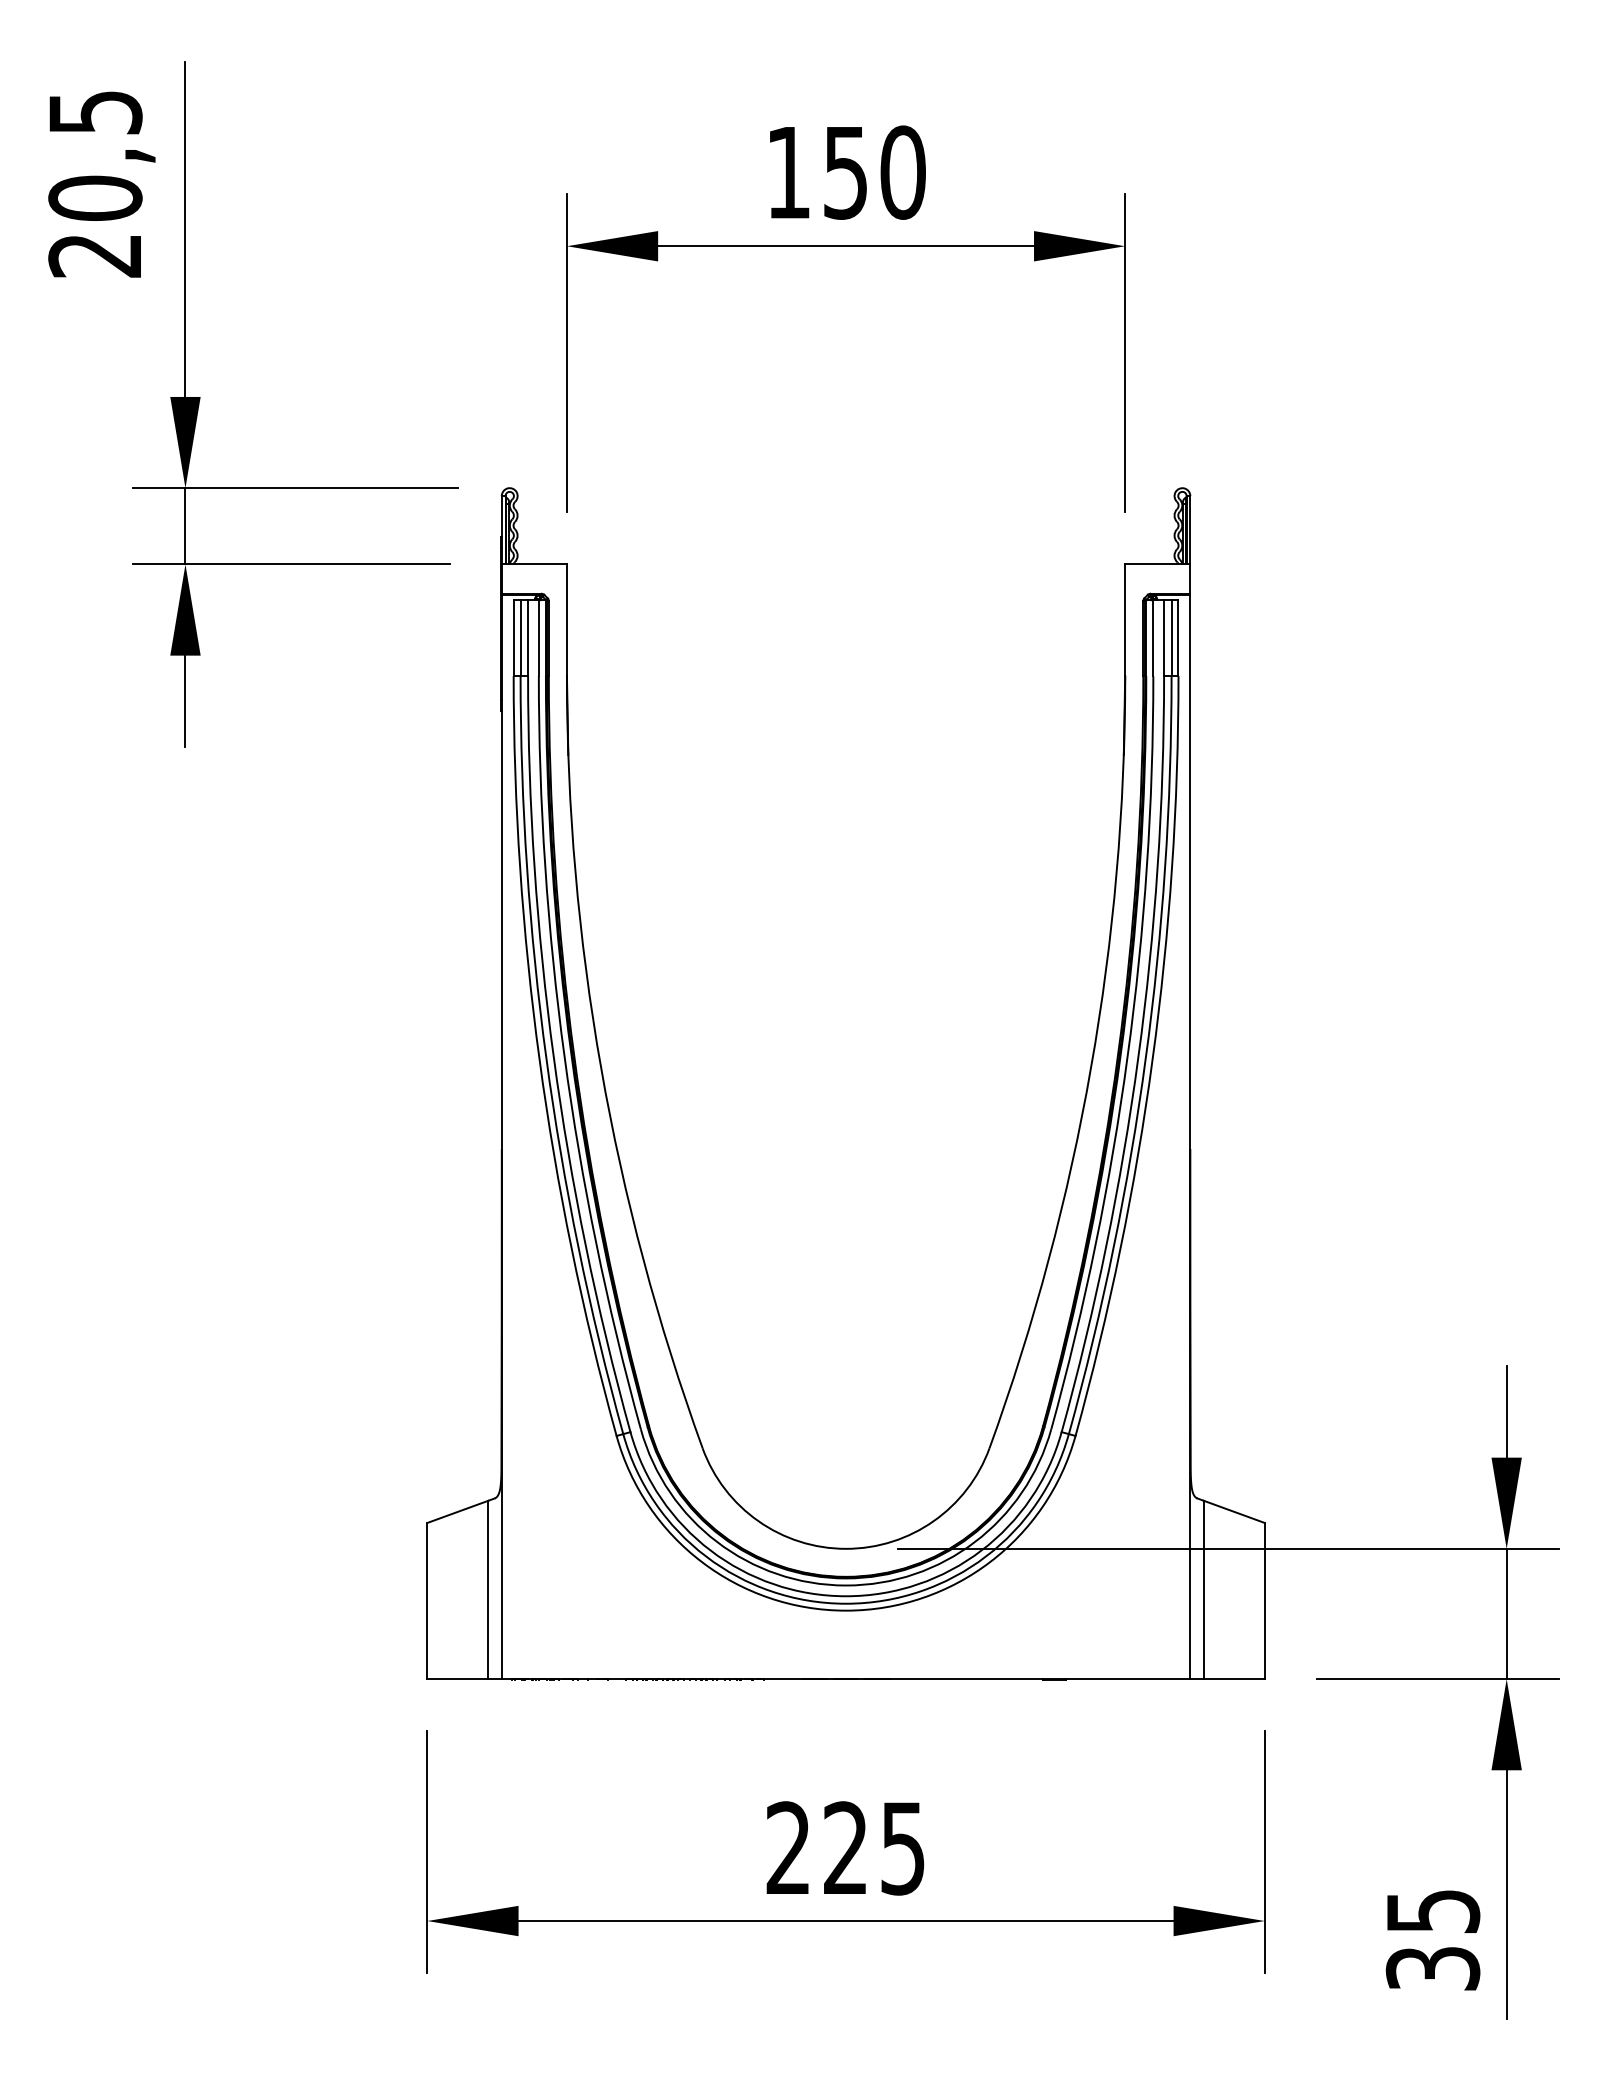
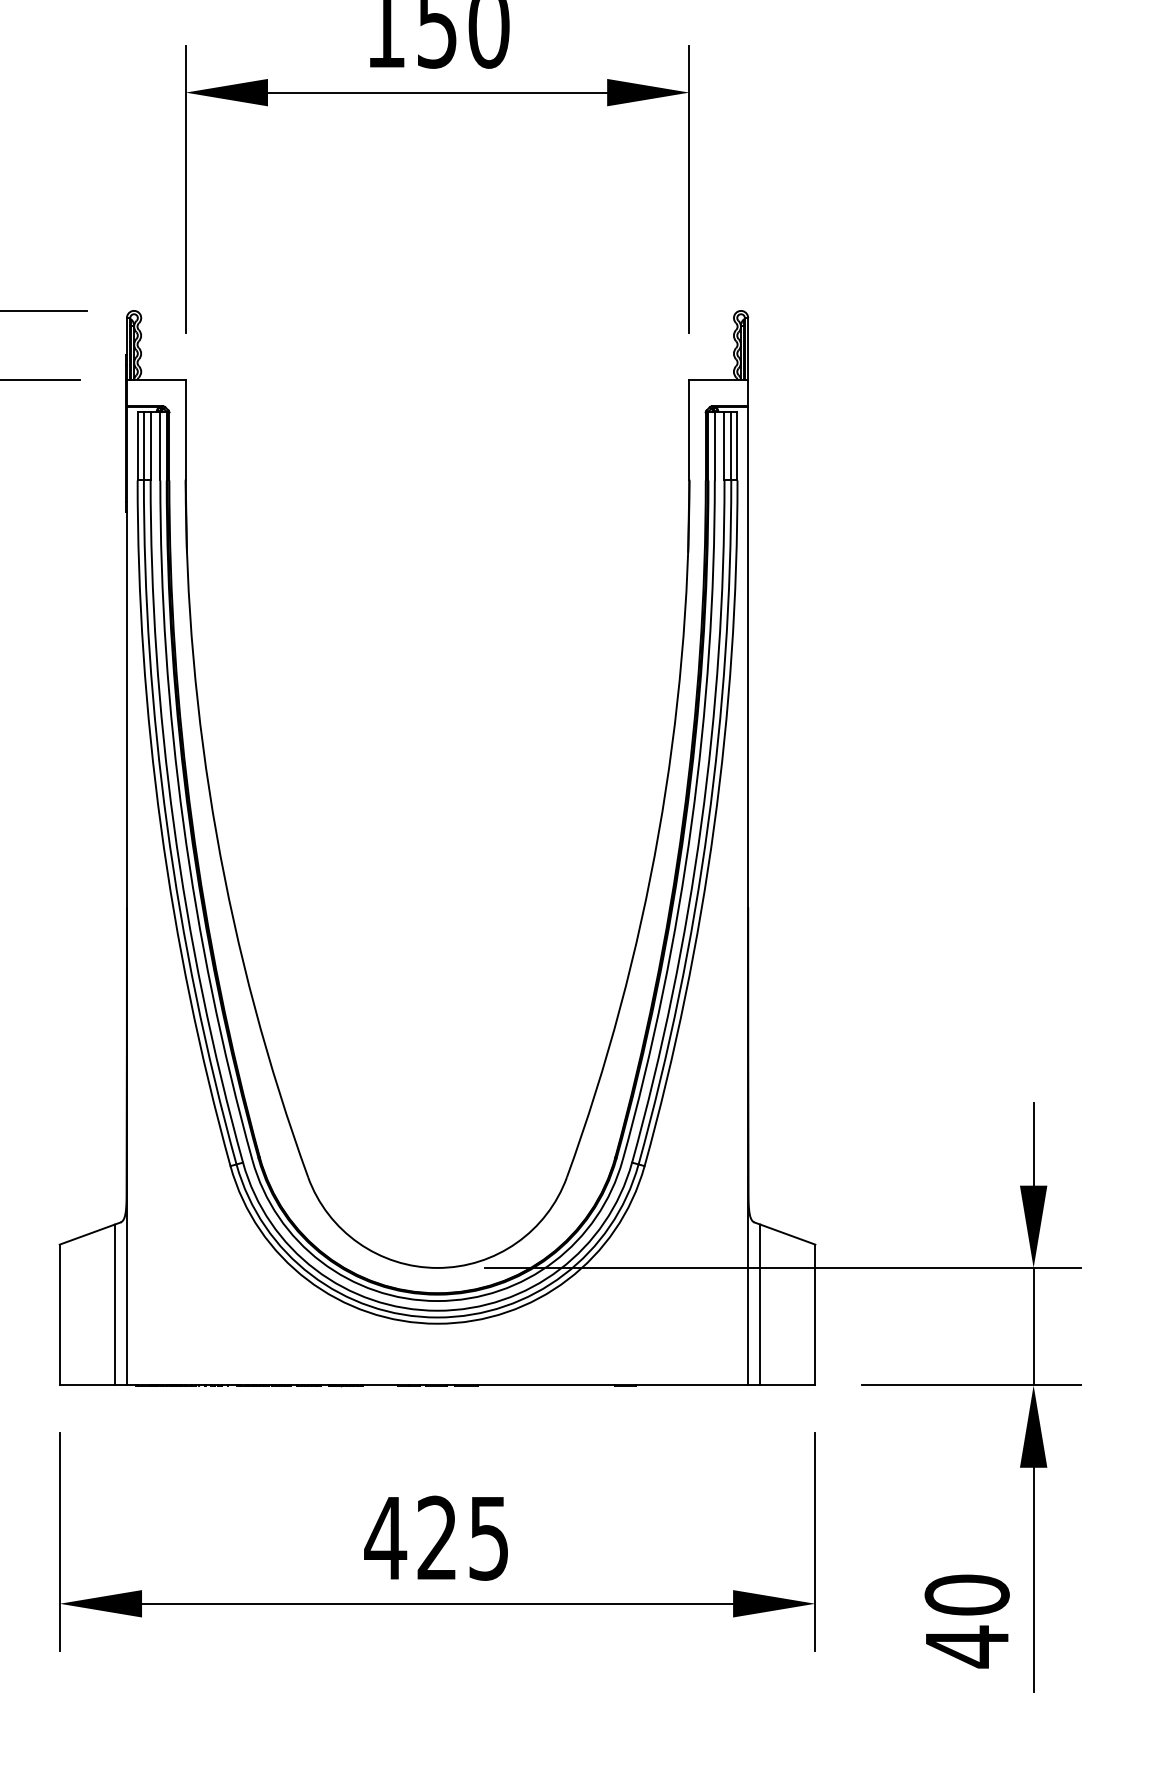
text: (788, 1847) -> (385, 1537), 225 -> 425
text: (1432, 1940) -> (966, 1621), 35 -> 40

